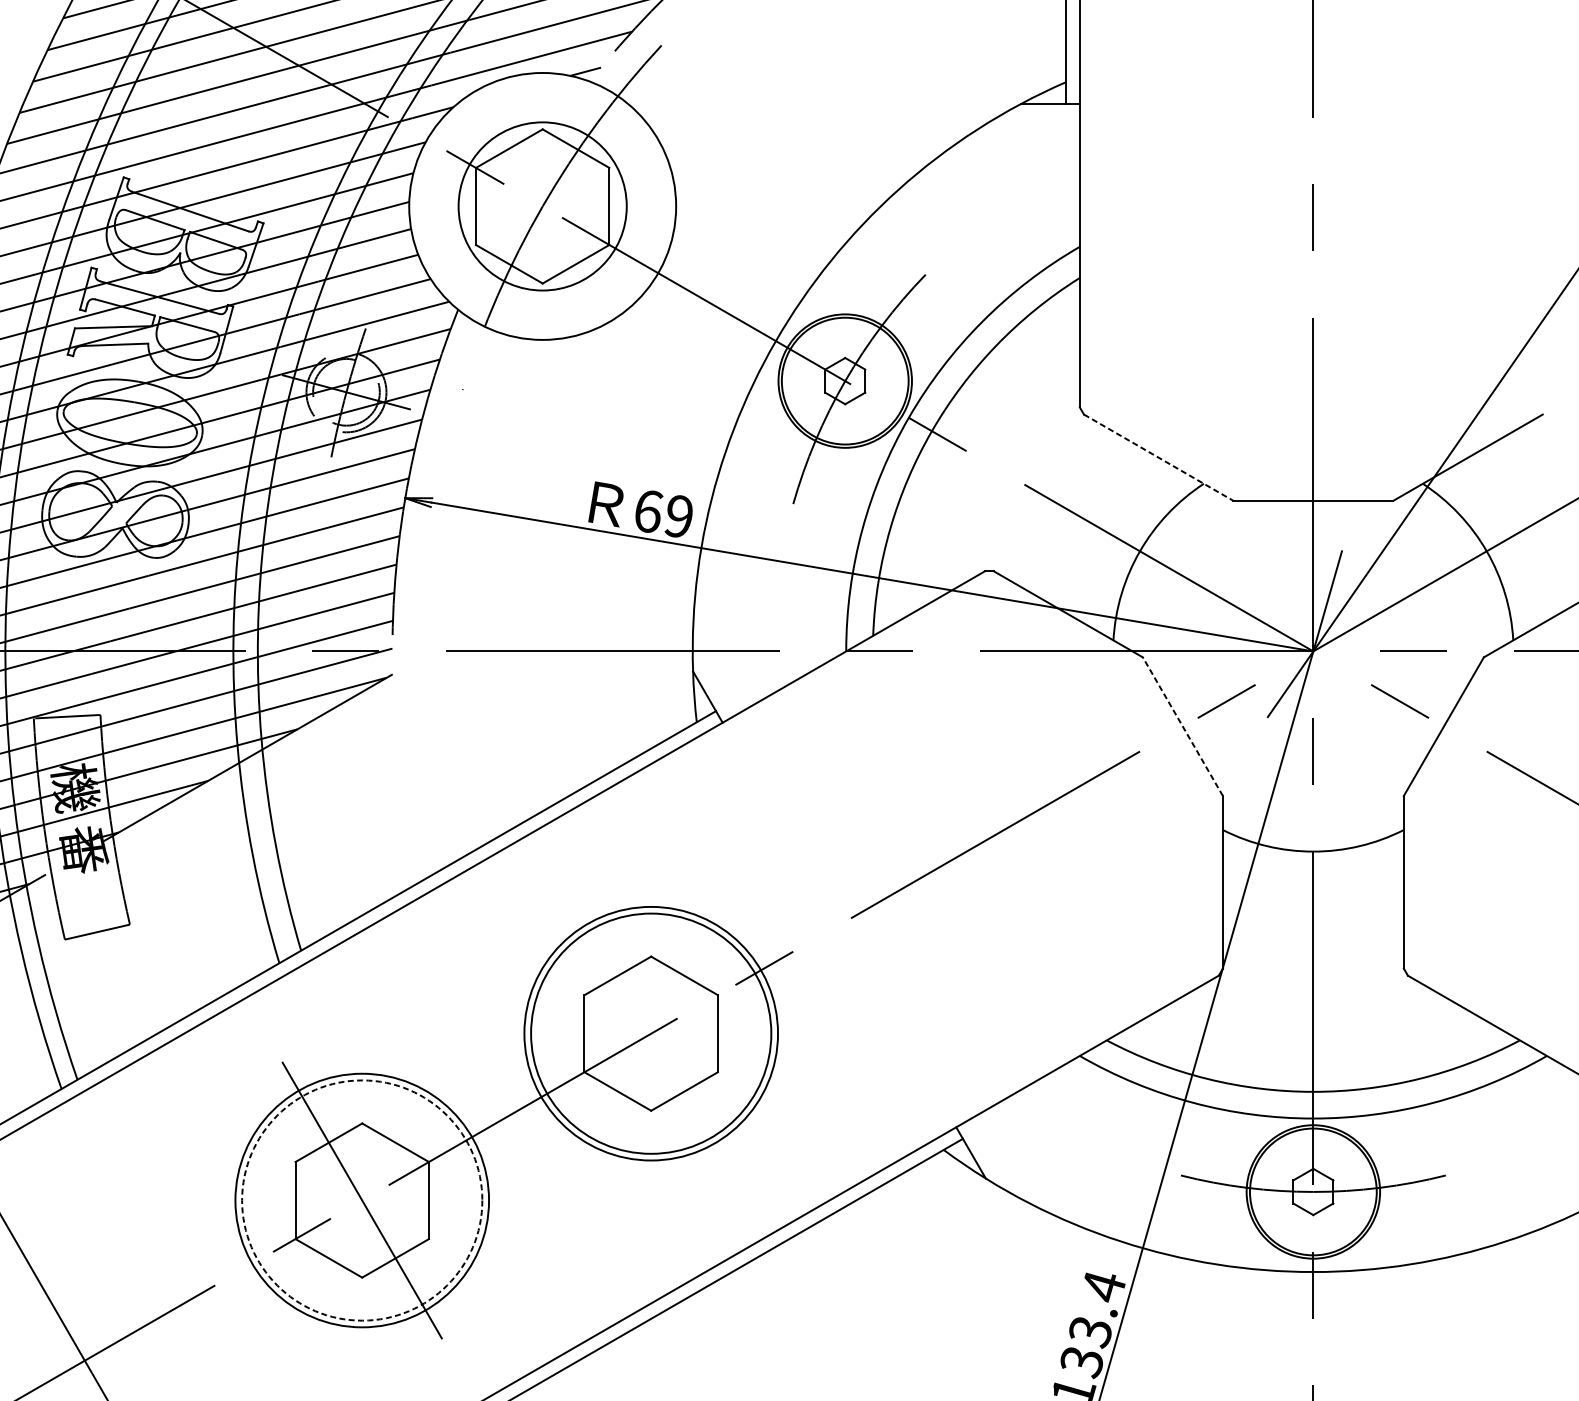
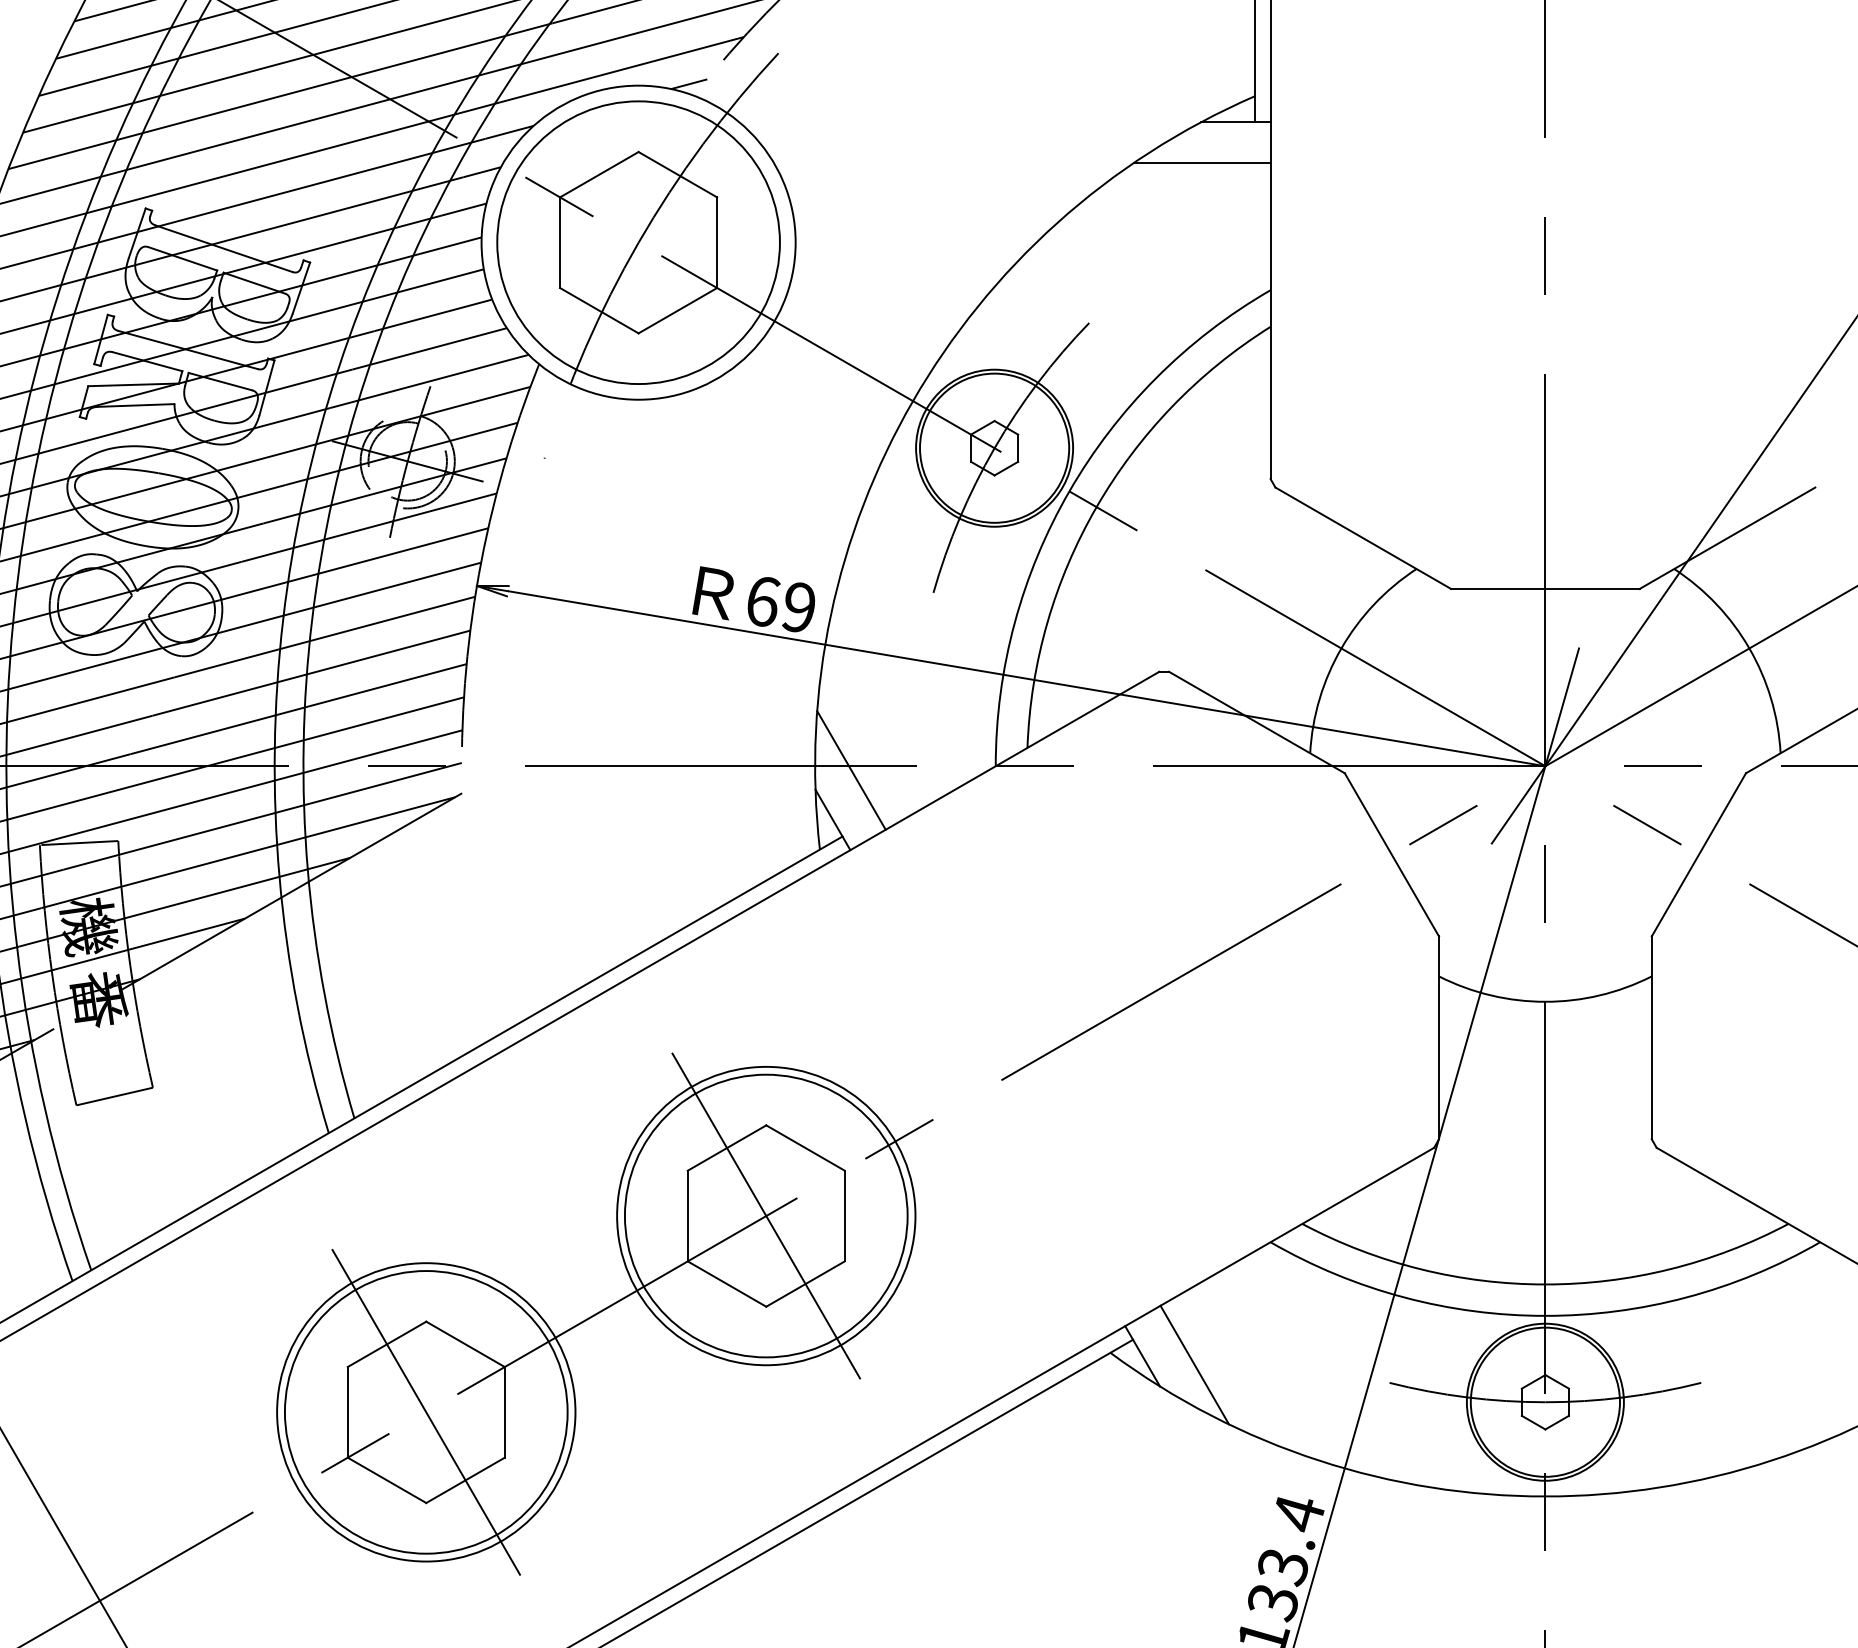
line: (1021, 139) -> (1201, 163), added
circle: (542, 206) -> (638, 242), size x1.43
line: (1158, 457) -> (1363, 538), dashed -> solid
line: (723, 655) -> (851, 770), added
line: (1182, 726) -> (1391, 854), dashed -> solid
line: (651, 1033) -> (766, 1215), added
line: (1015, 1159) -> (1194, 1364), added
circle: (361, 1200) -> (425, 1412), dashed -> solid

